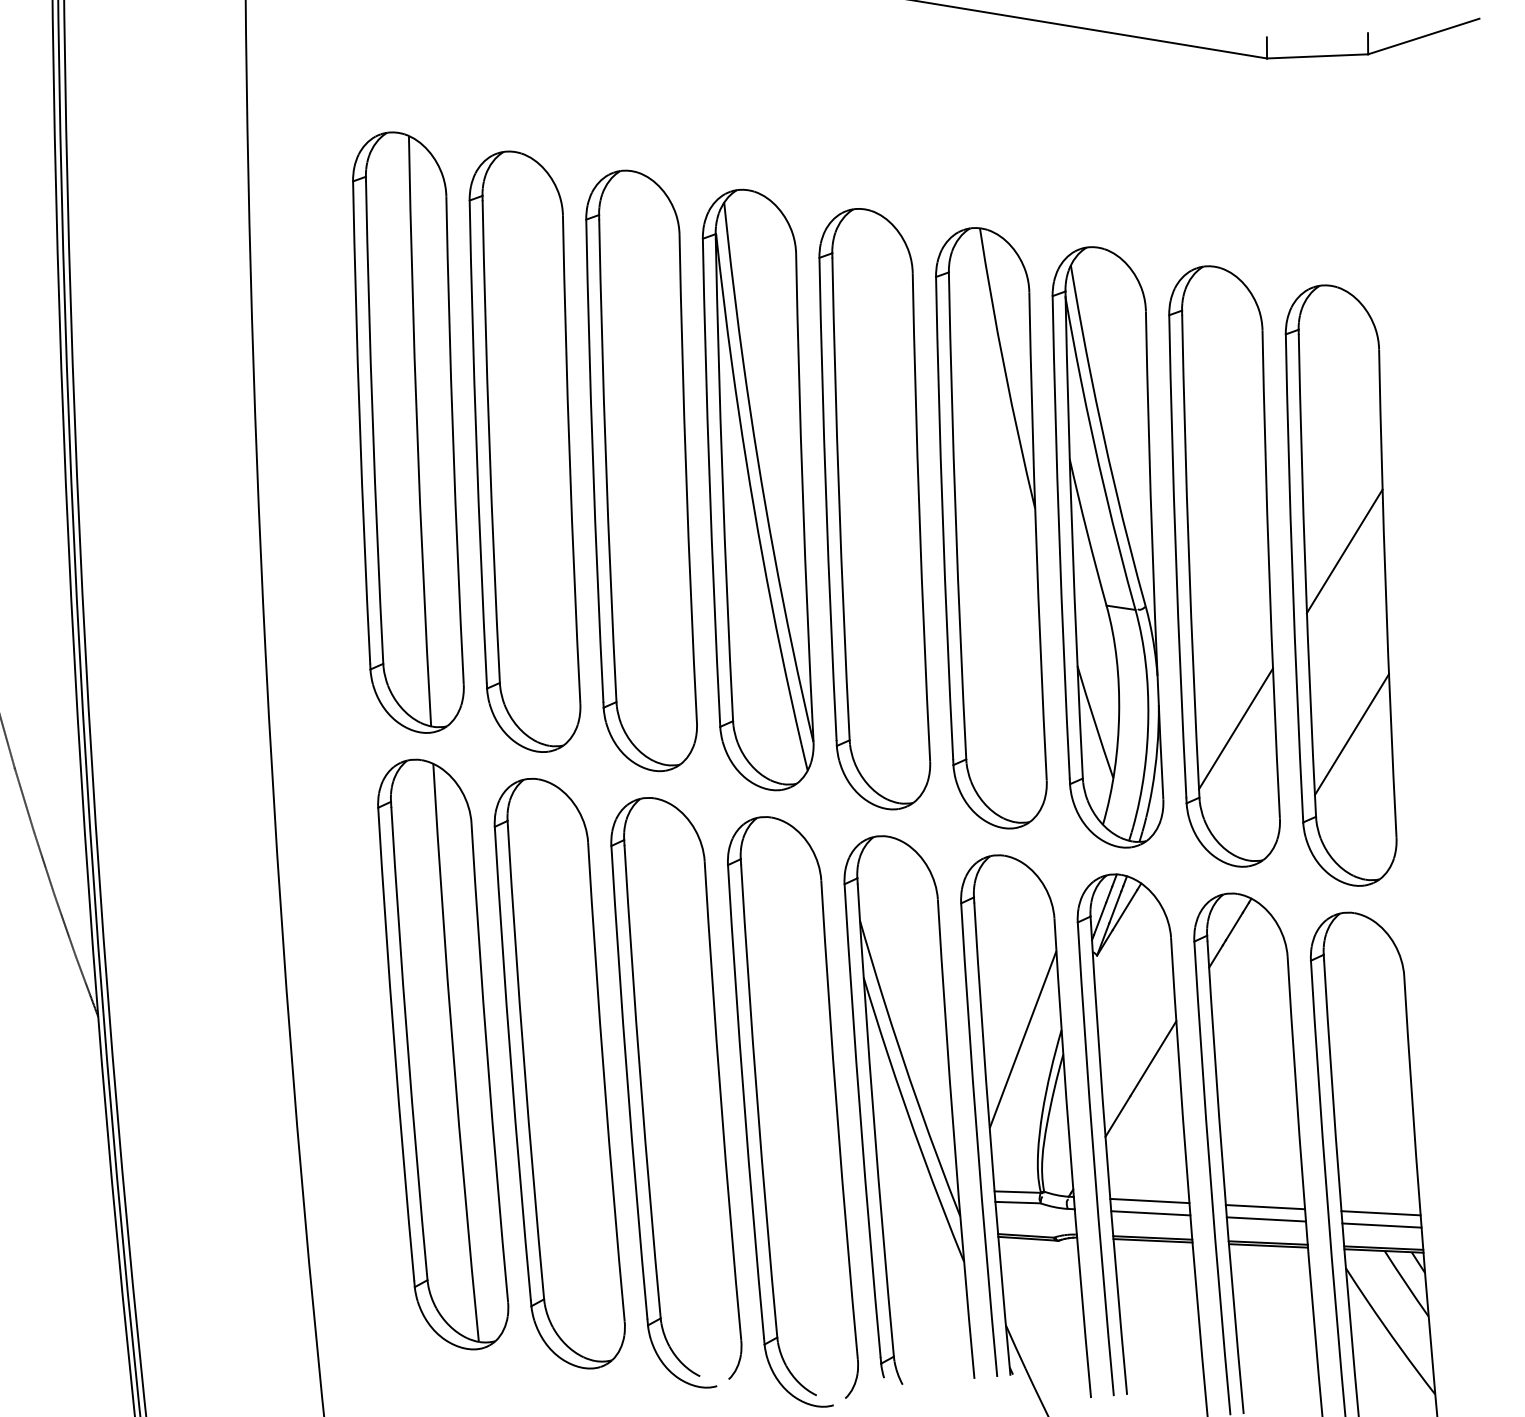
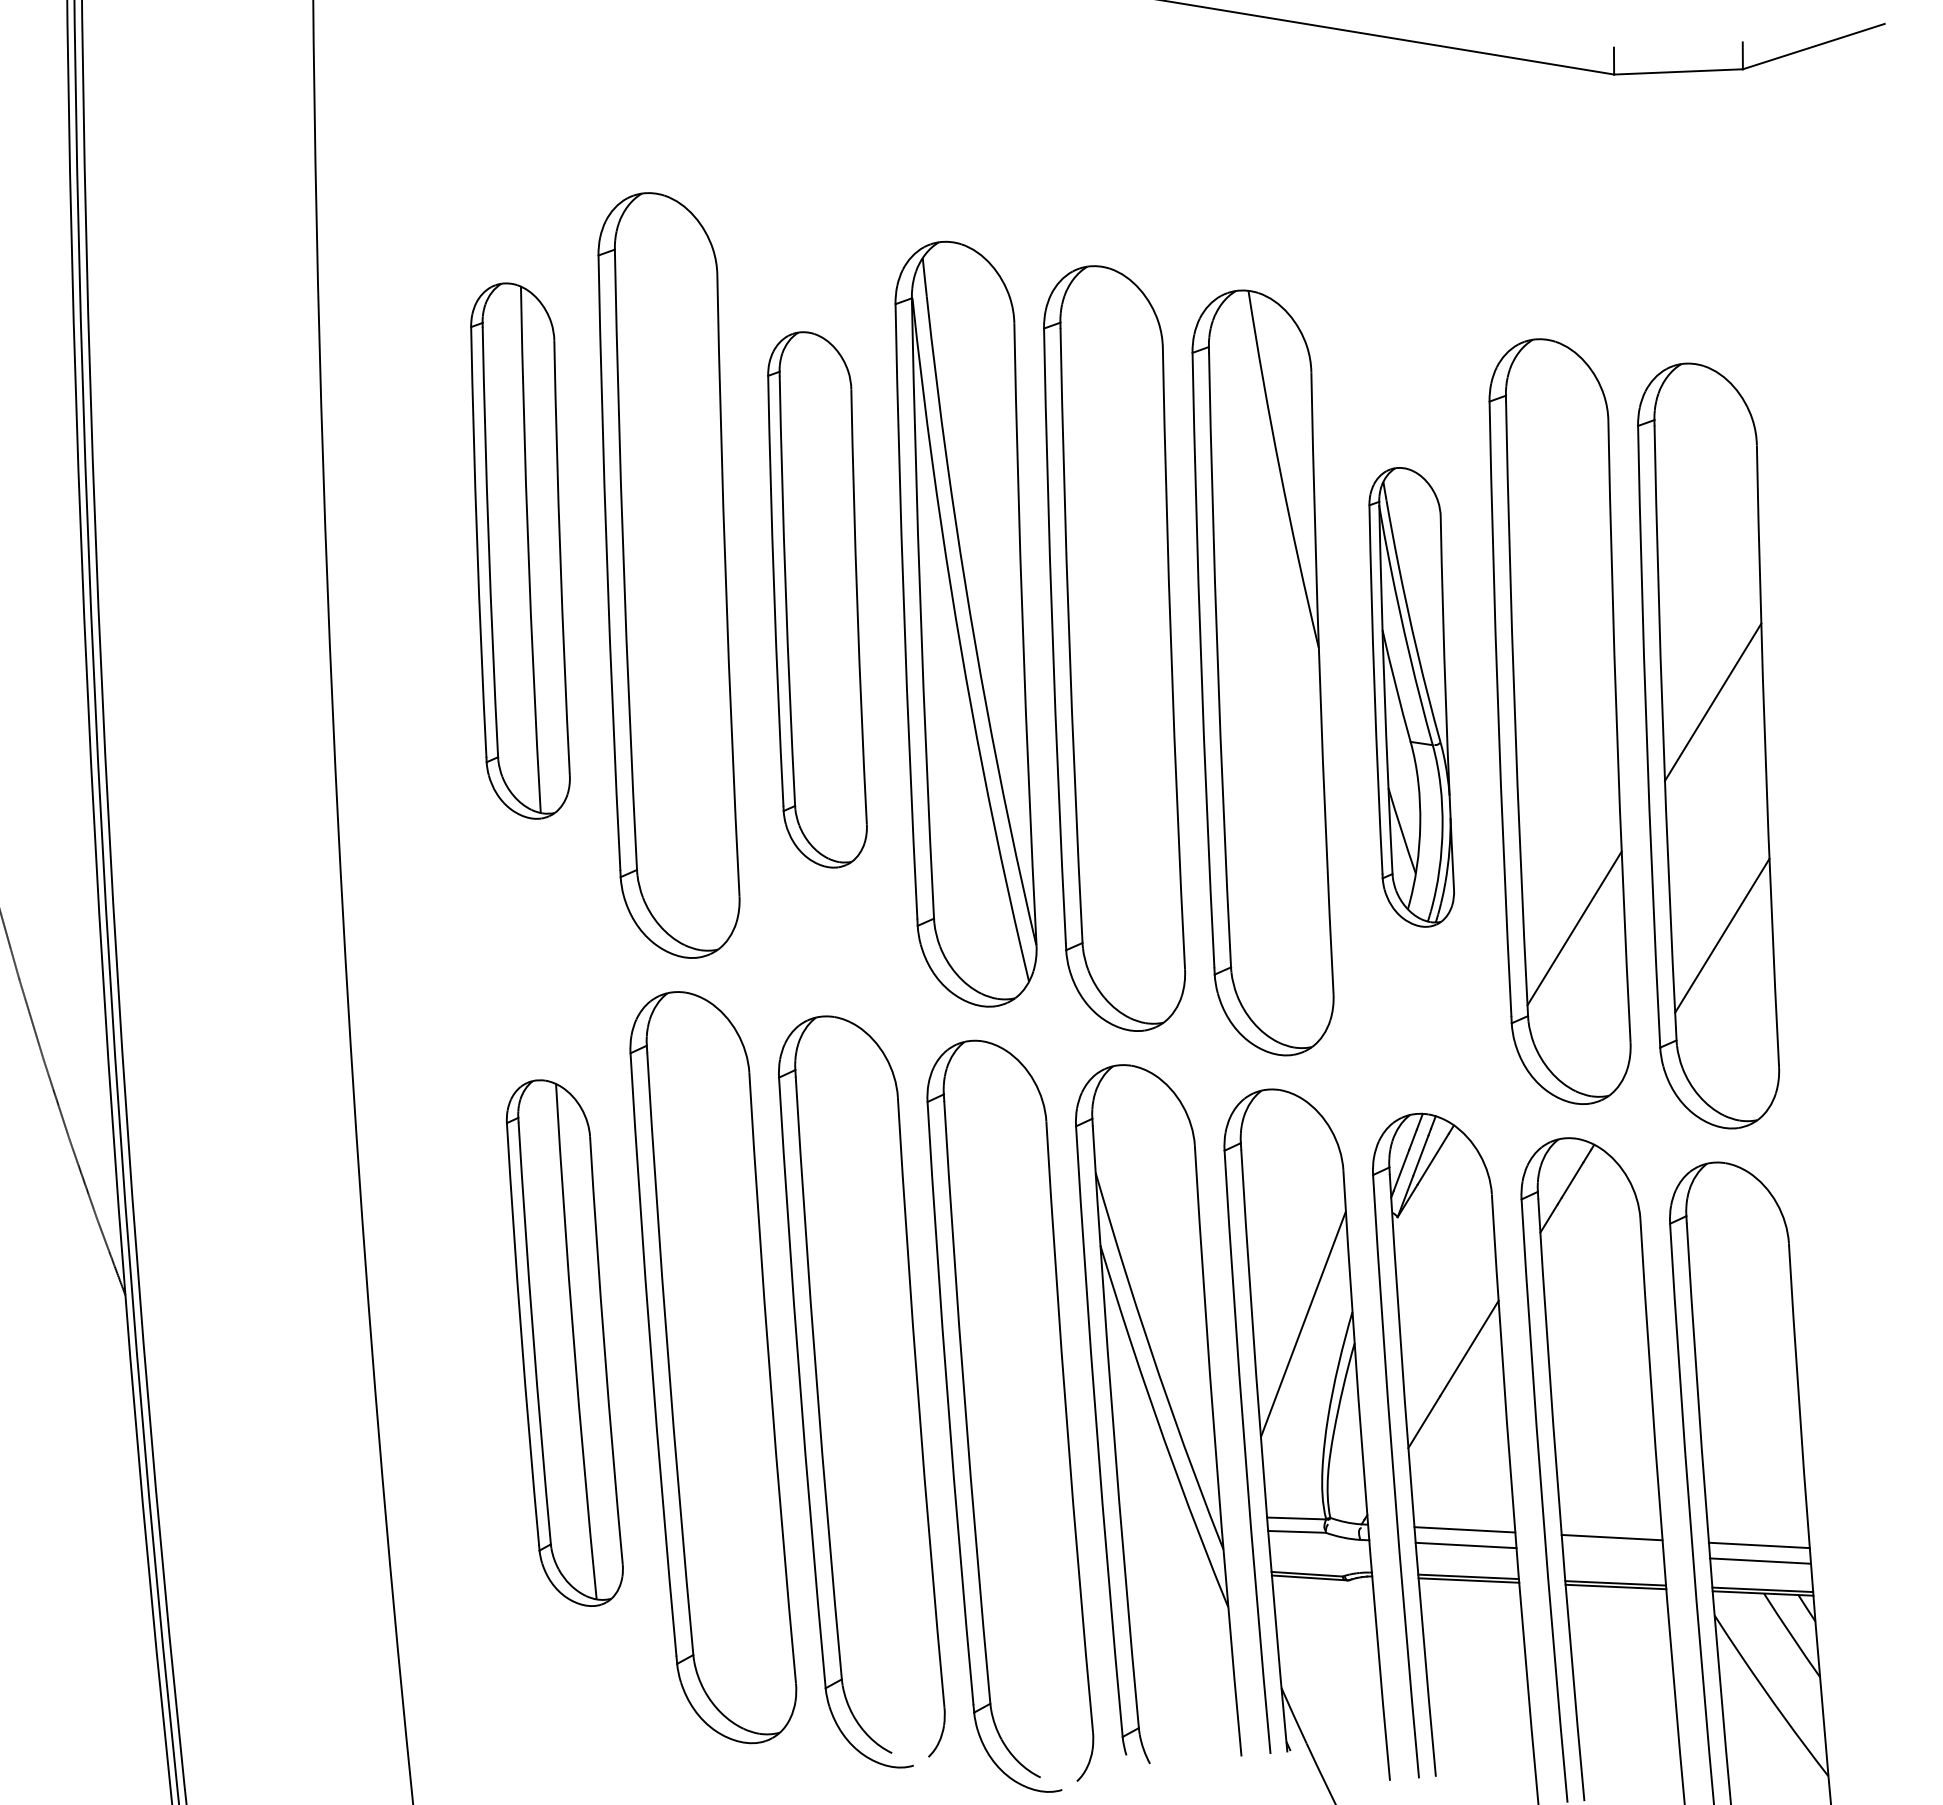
part: (408, 432) -> (520, 550), size x0.7
part: (641, 470) -> (817, 599), size x0.7
part: (1107, 547) -> (1411, 697), size x0.6
part: (442, 1053) -> (564, 1342), size x0.7
line: (1265, 1218) -> (1612, 1552), removed

